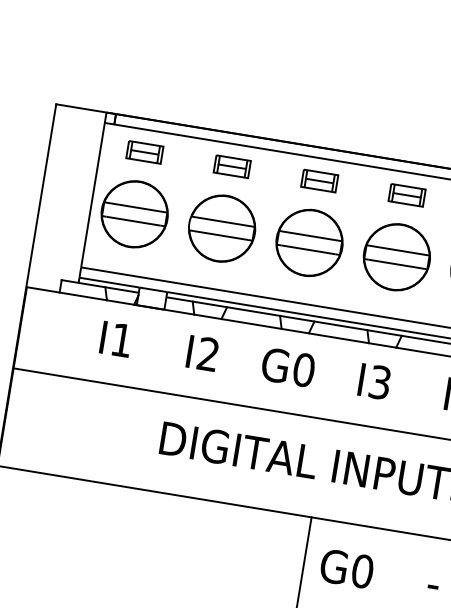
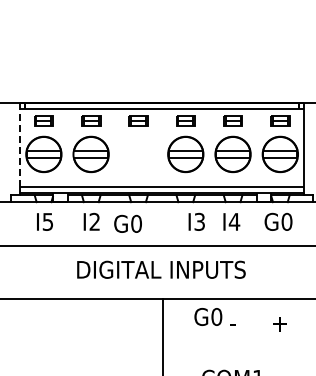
line: (94, 188) -> (20, 144), solid -> dashed
part: (309, 243) -> (138, 154), removed
text: (121, 339) -> (47, 221), I1 -> I5
text: (287, 366) -> (127, 223), moved
text: (374, 380) -> (196, 221), moved
text: (347, 568) -> (208, 316), moved

